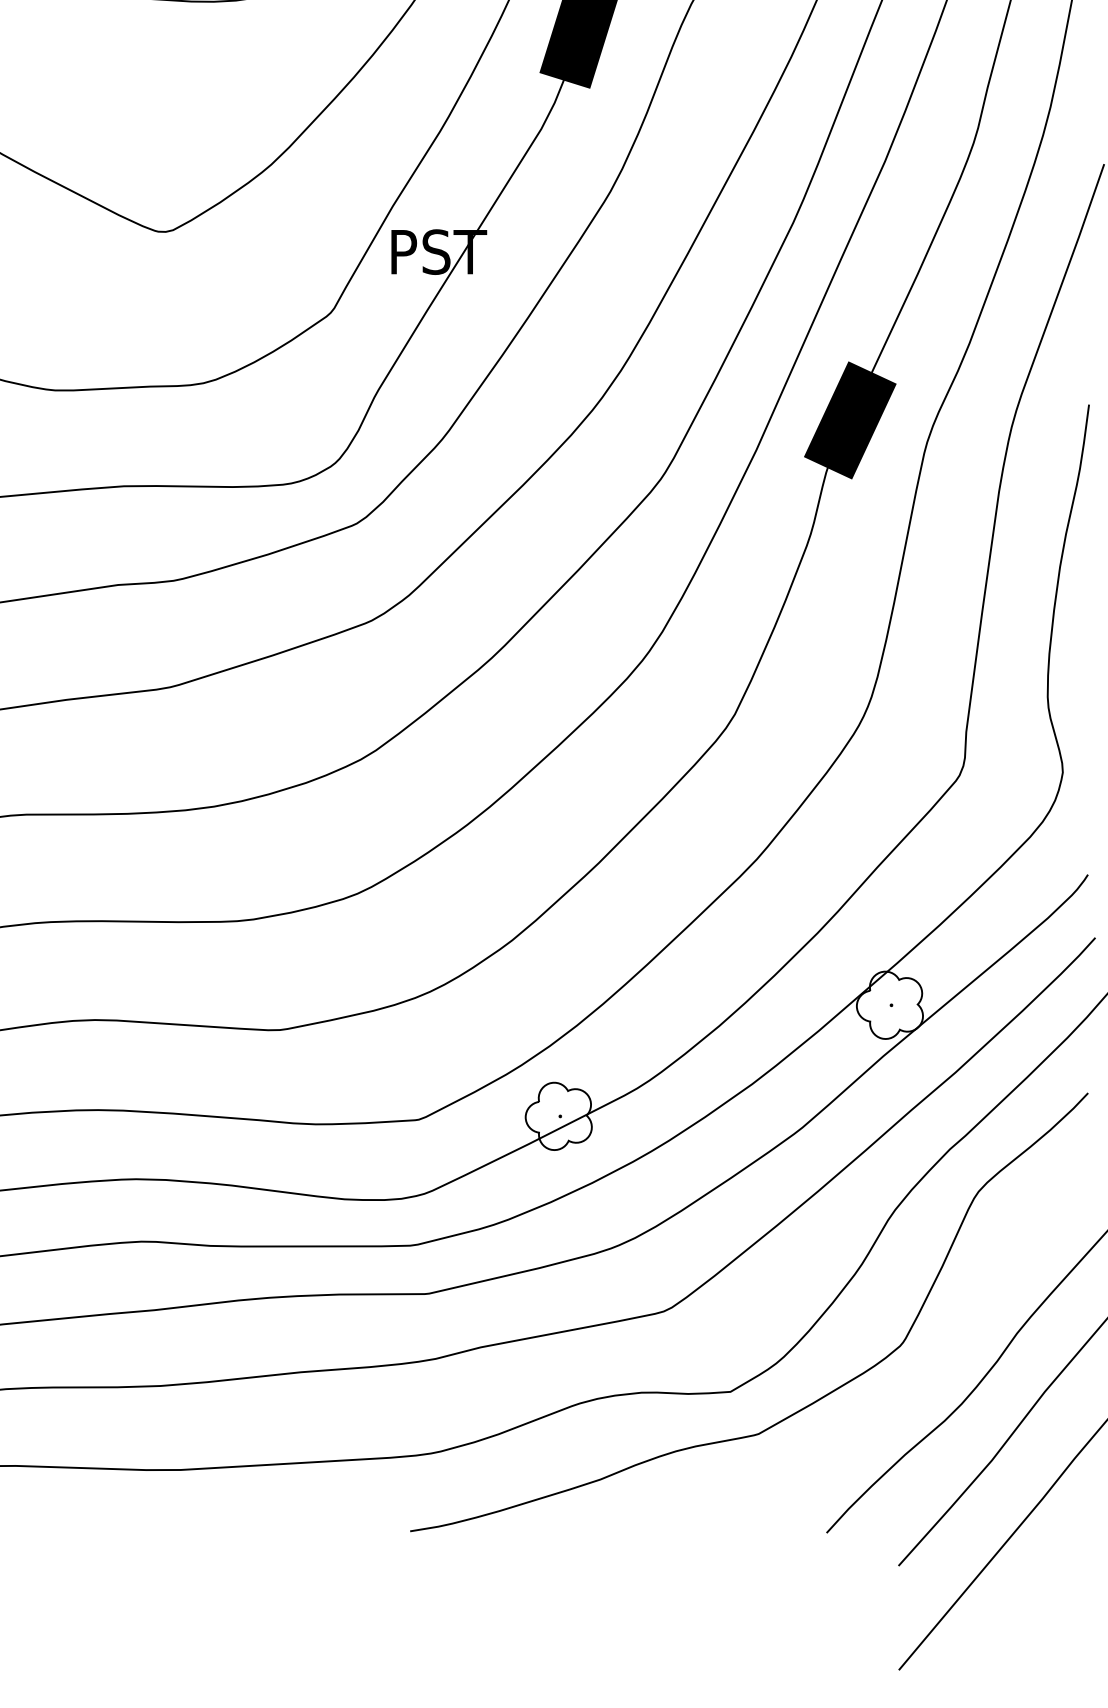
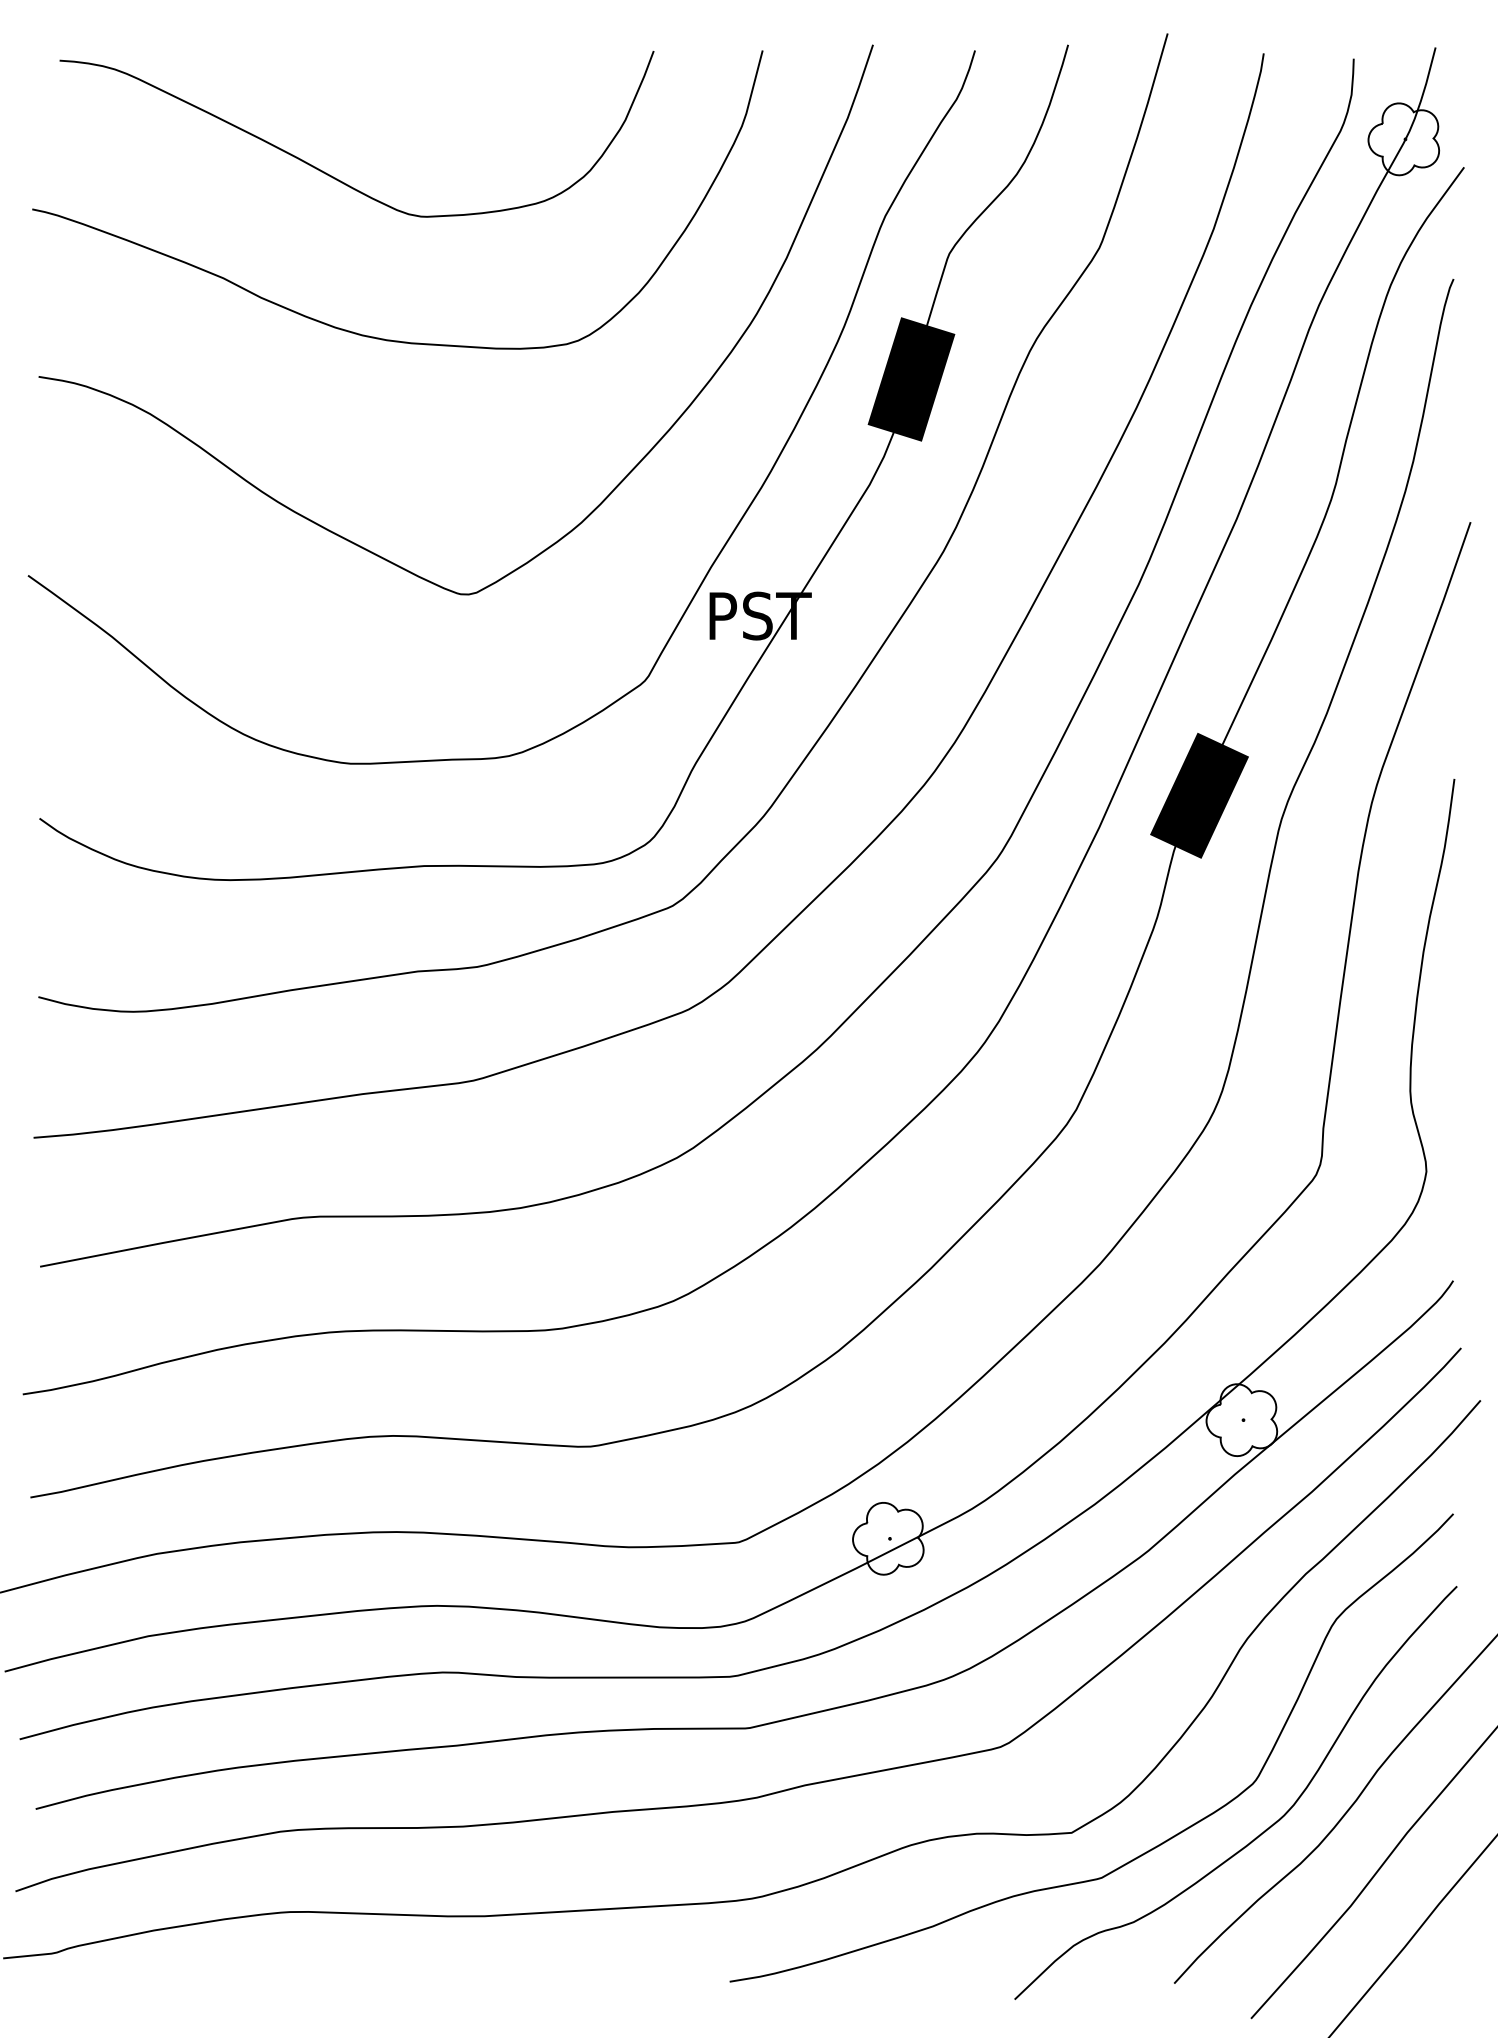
curve: (913, 1387) -> (1266, 1828), added

